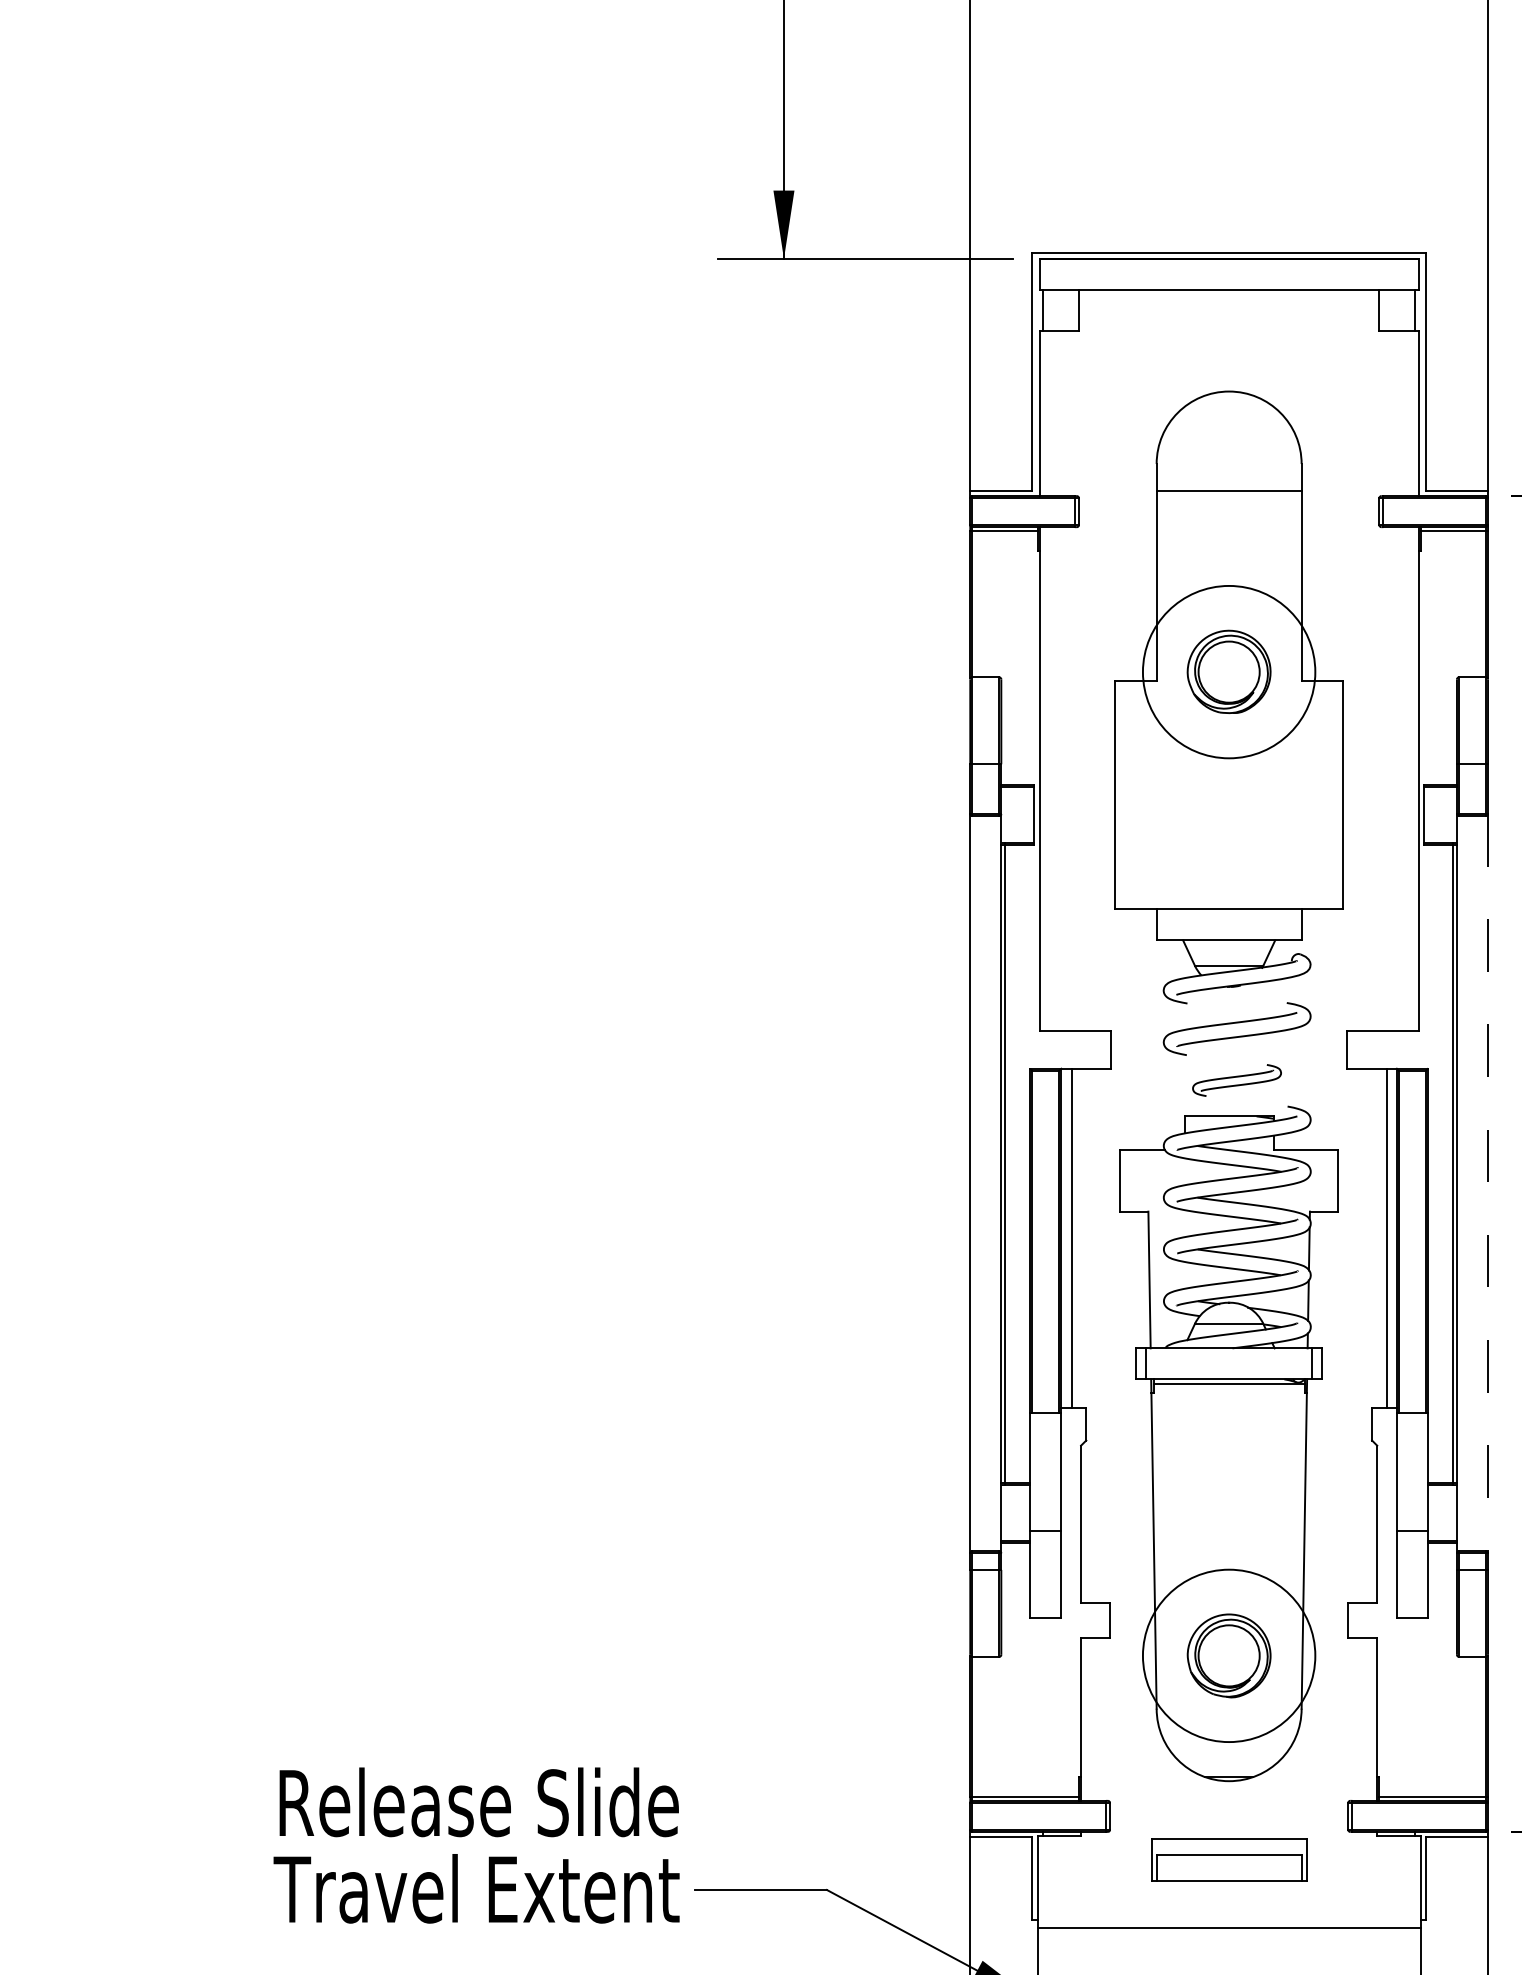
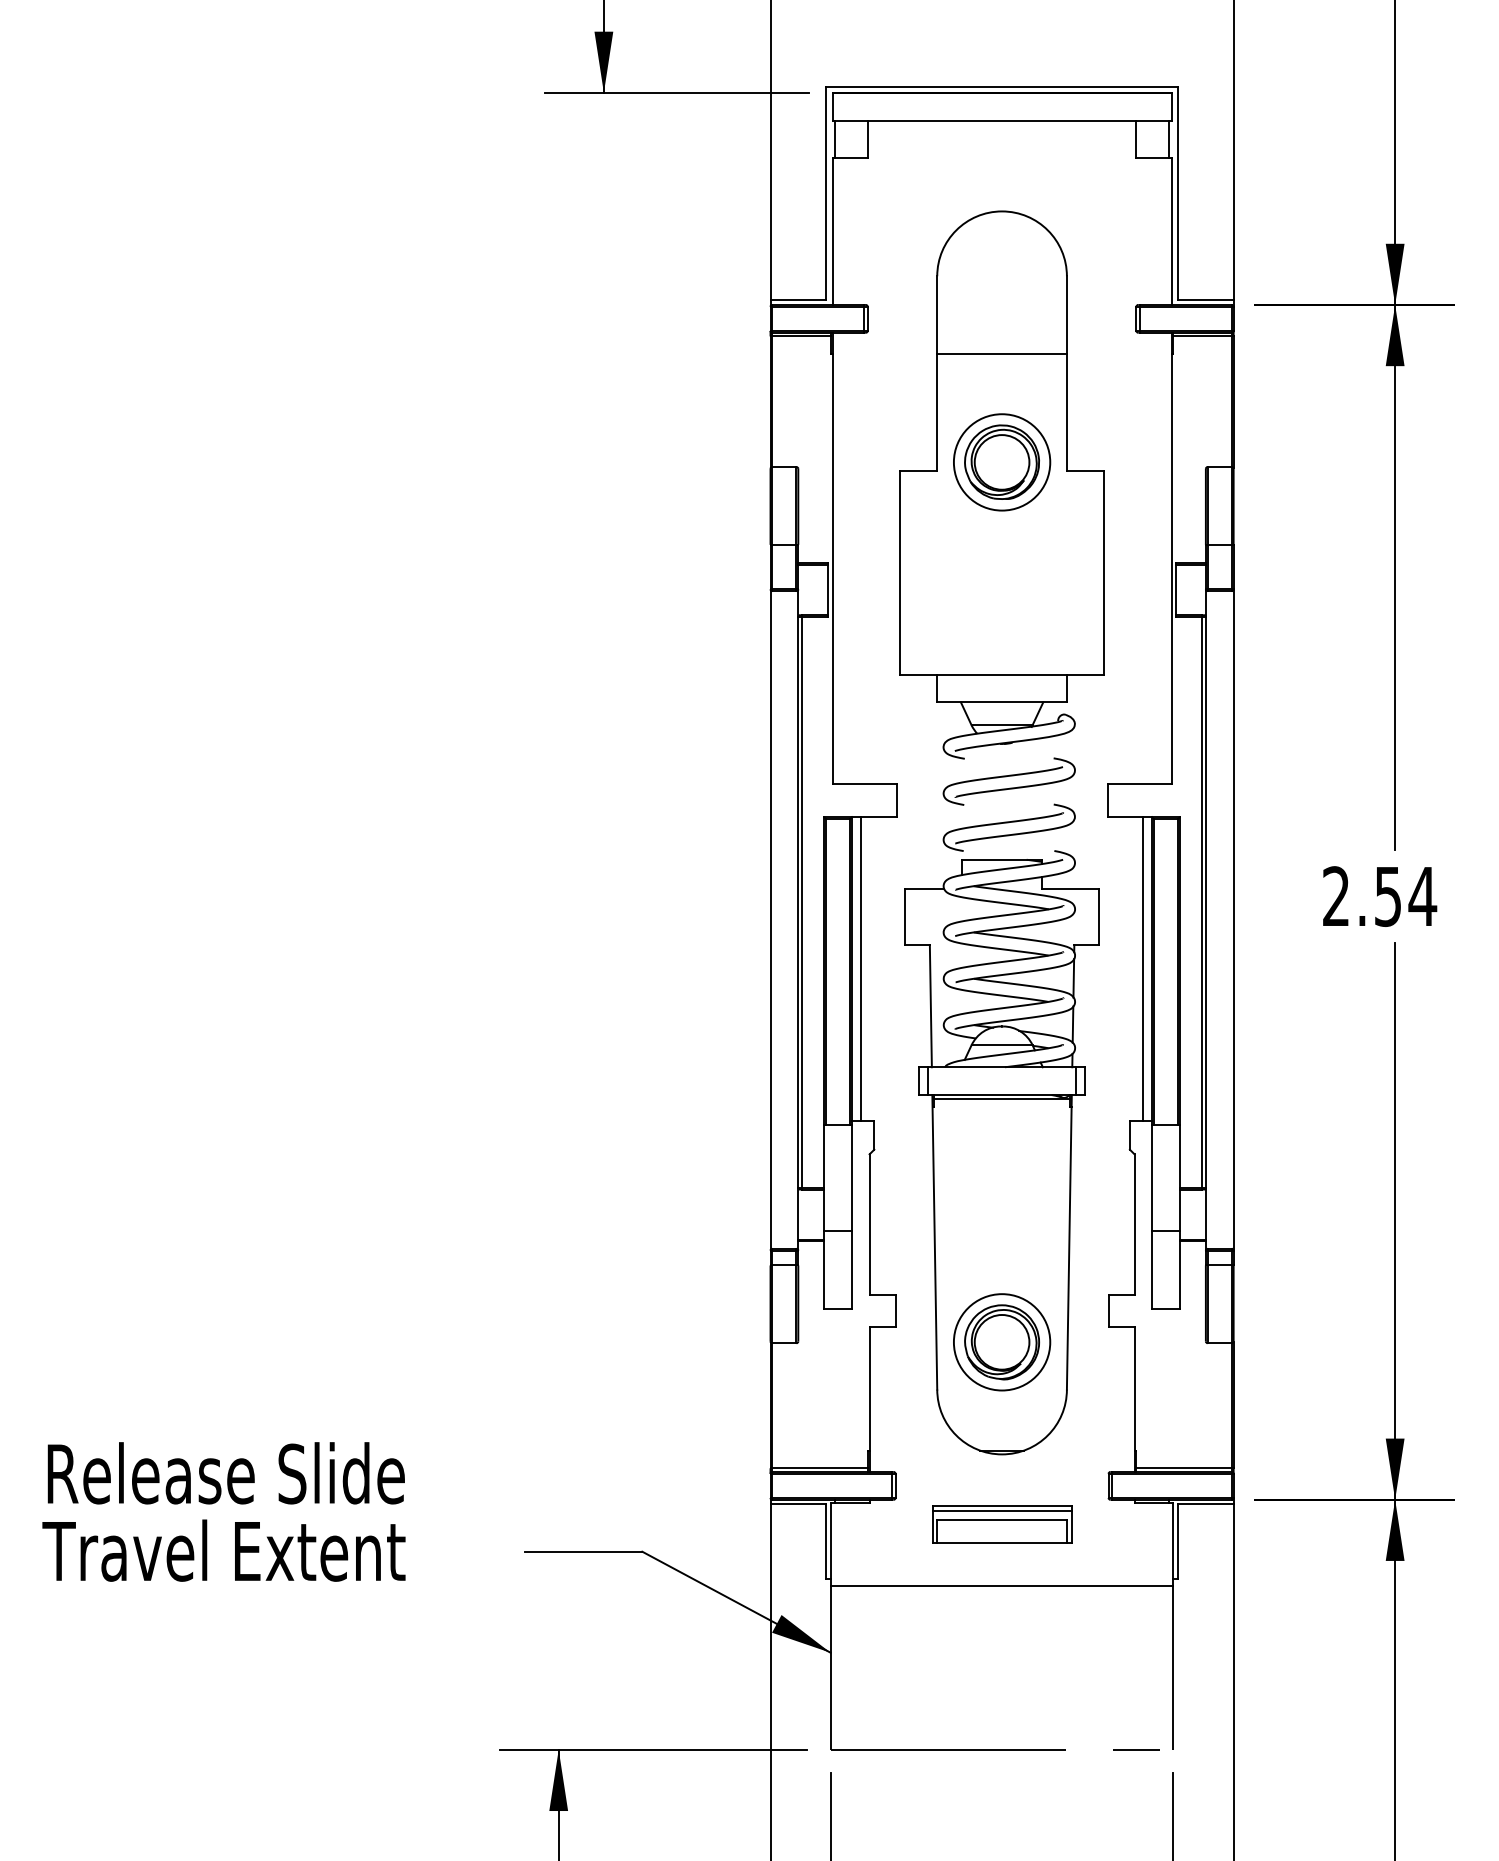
line: (1228, 491) -> (1001, 354), moved
circle: (1228, 672) -> (1001, 462), size x0.62
part: (1236, 1080) -> (1008, 827), size x1.67
line: (1487, 1183) -> (1233, 919), dashed -> solid
circle: (1228, 1656) -> (1001, 1342), size x0.62
line: (1228, 1843) -> (1001, 1510), added
text: (476, 1845) -> (223, 1511), moved

